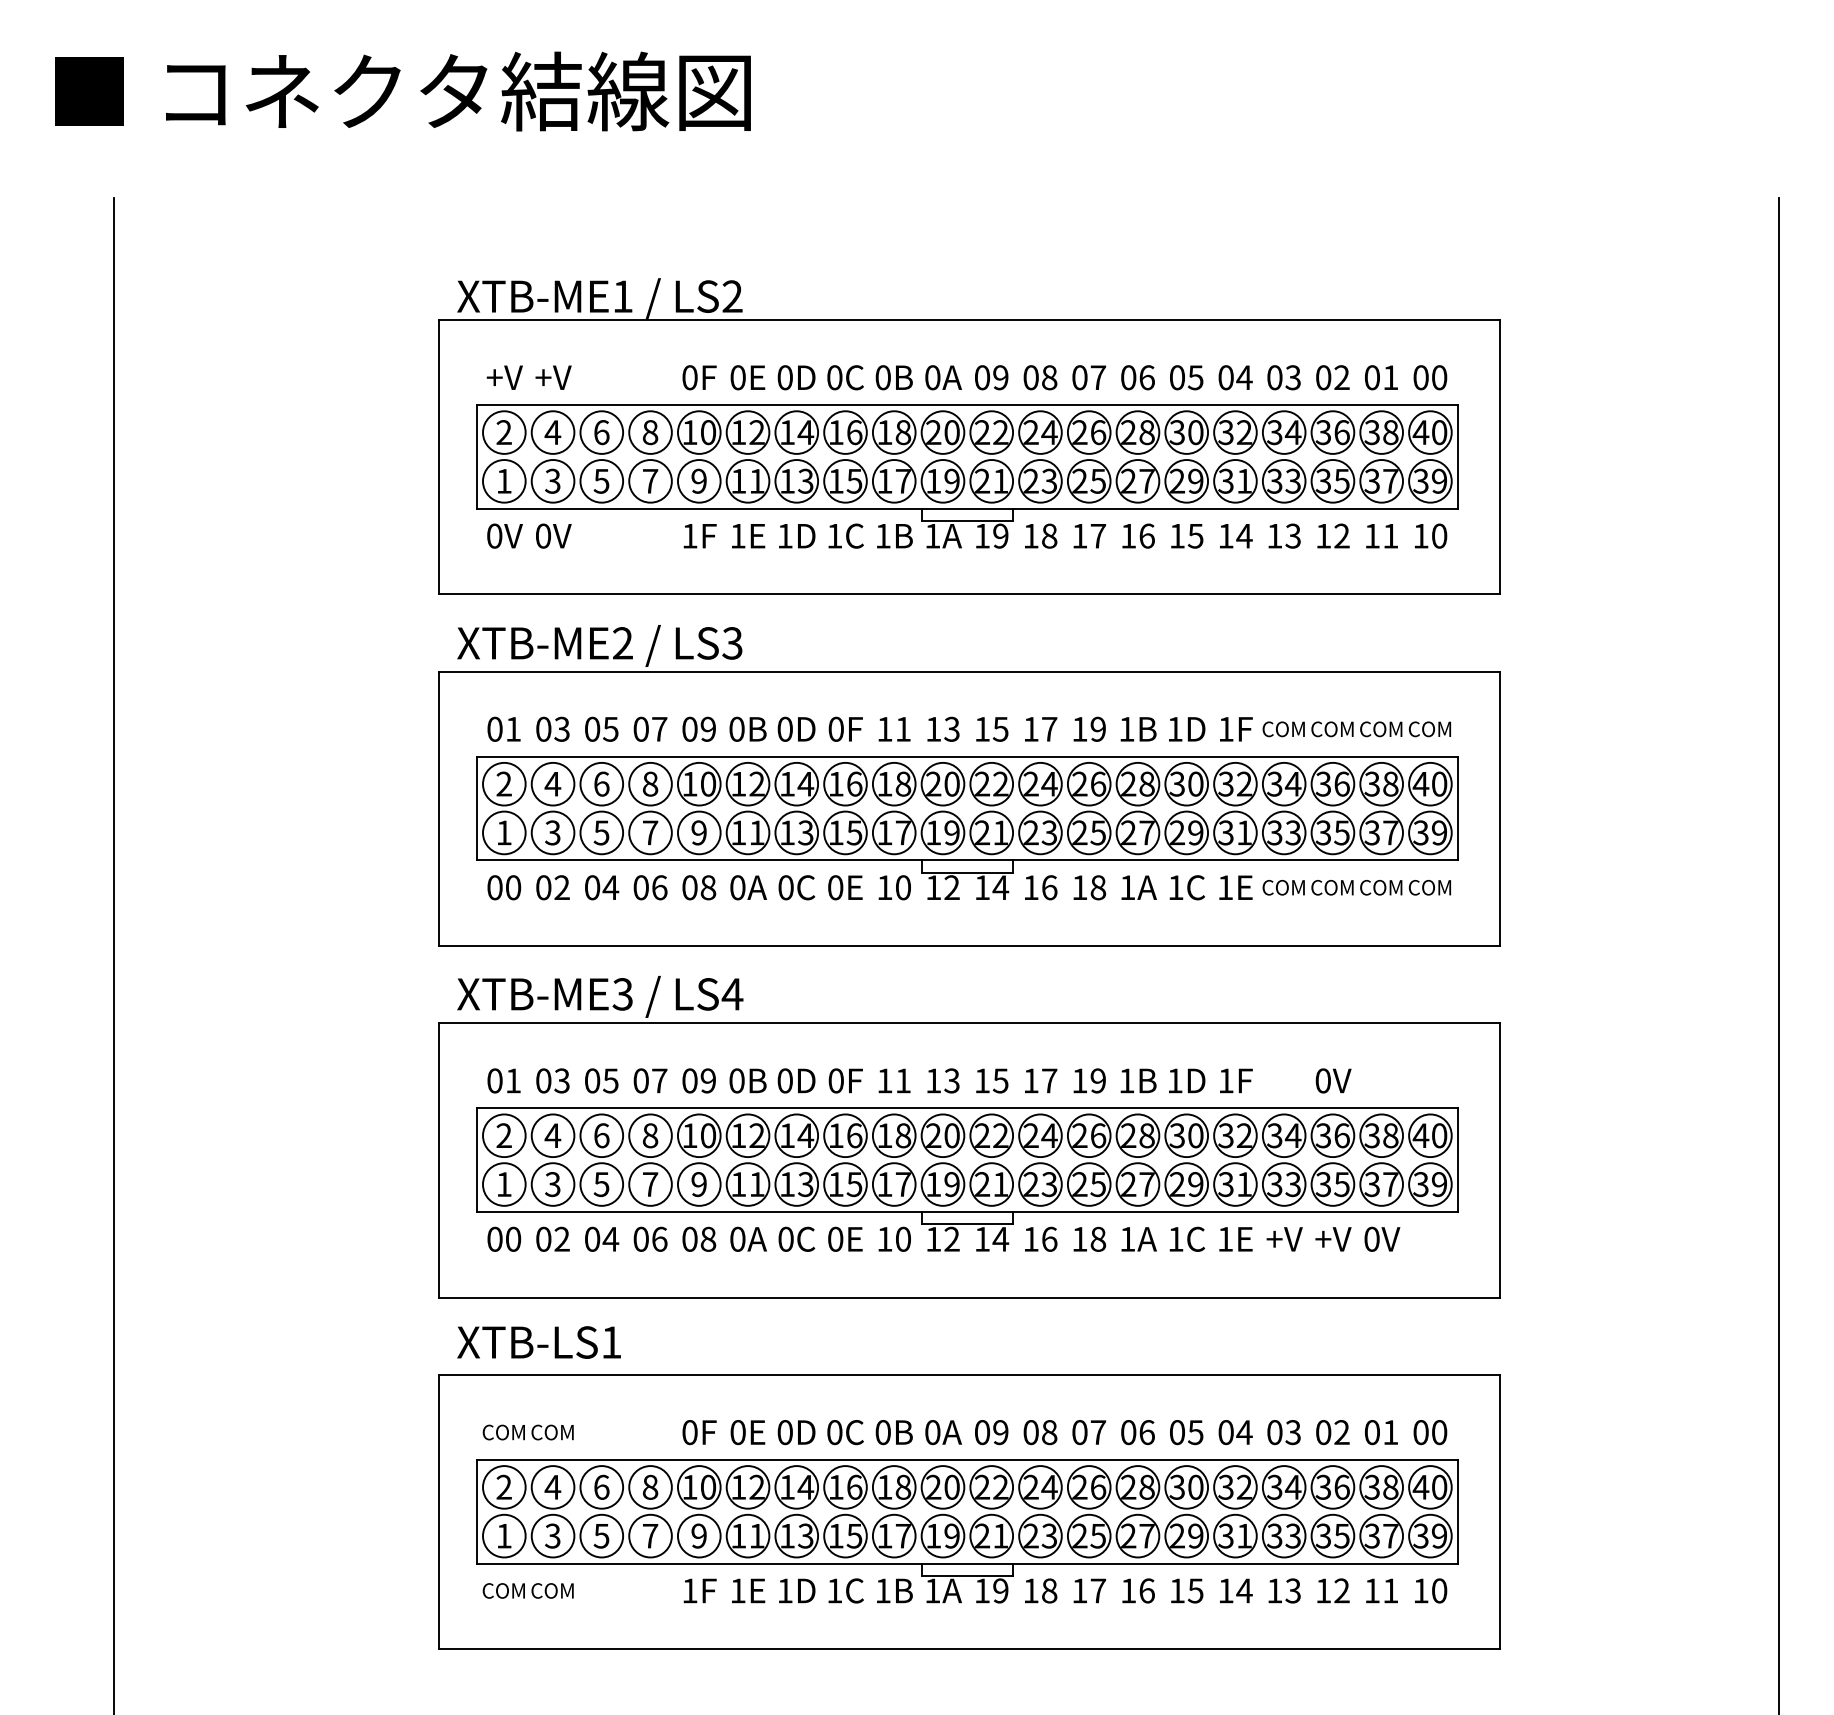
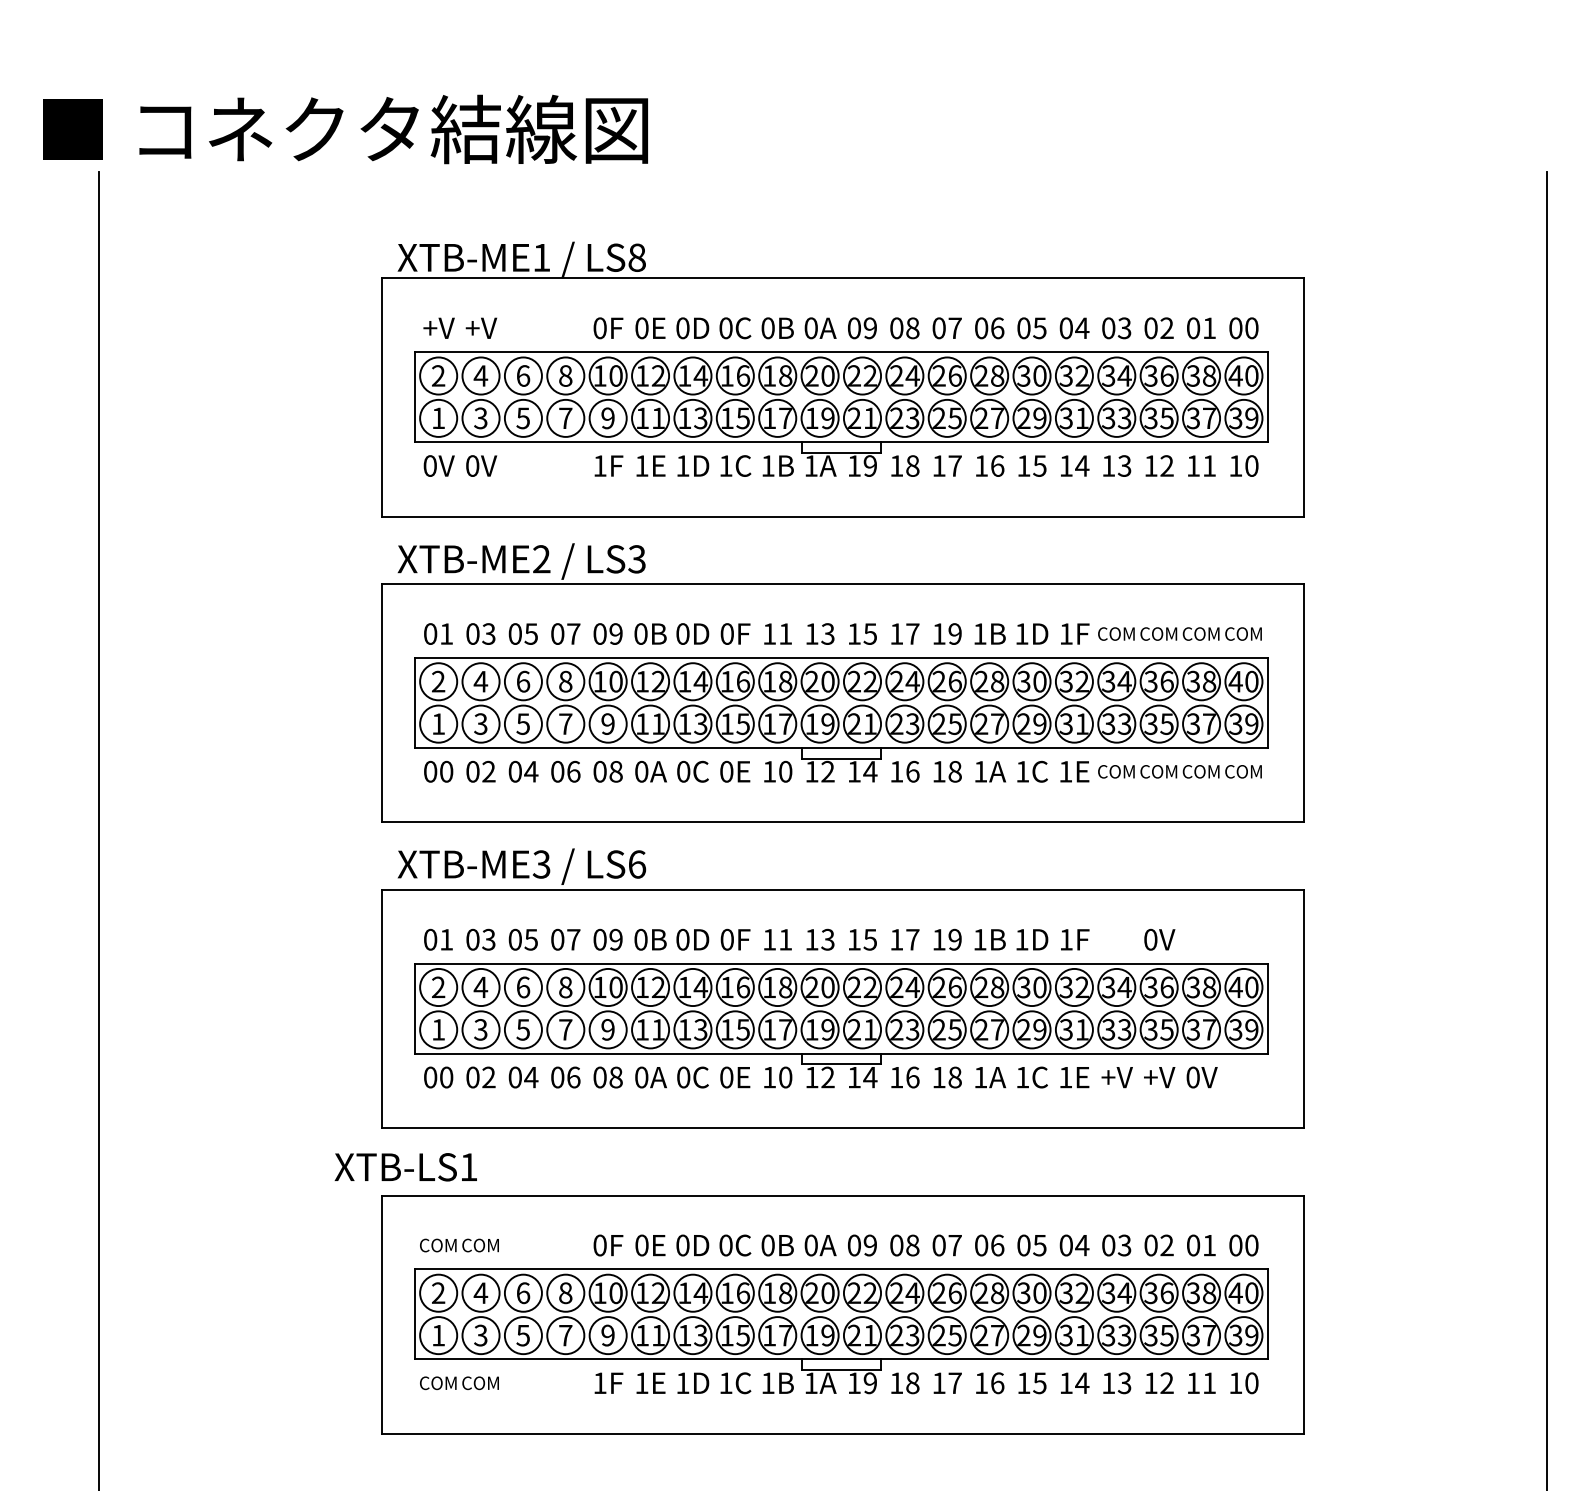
text: (402, 91) -> (345, 129), moved
text: (731, 296) -> (636, 257), LS2 -> LS8
text: (731, 994) -> (636, 864), LS4 -> LS6
text: (538, 1342) -> (405, 1167), moved

